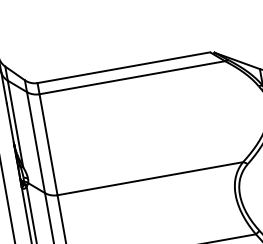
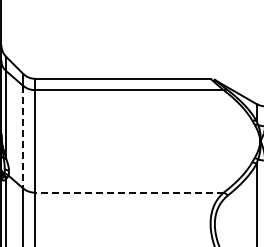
line: (36, 142) -> (23, 137), solid -> dashed
line: (149, 178) -> (128, 192), solid -> dashed

